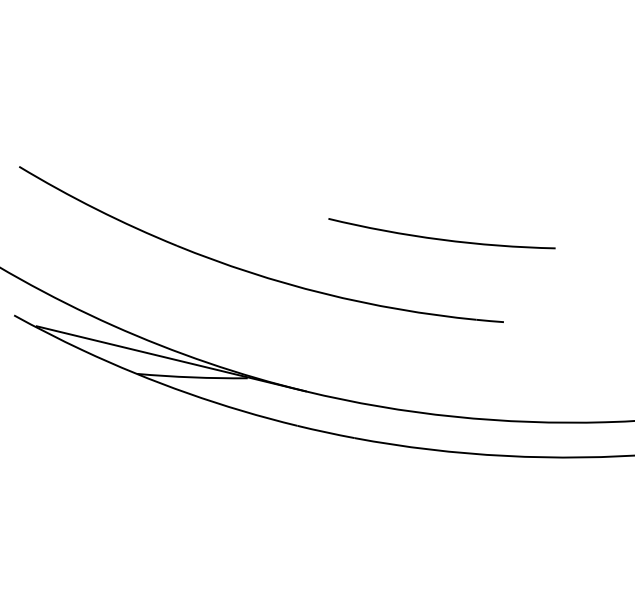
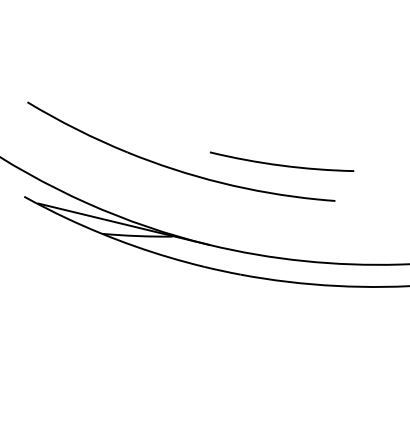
arc: (441, 237) -> (281, 164), moved

